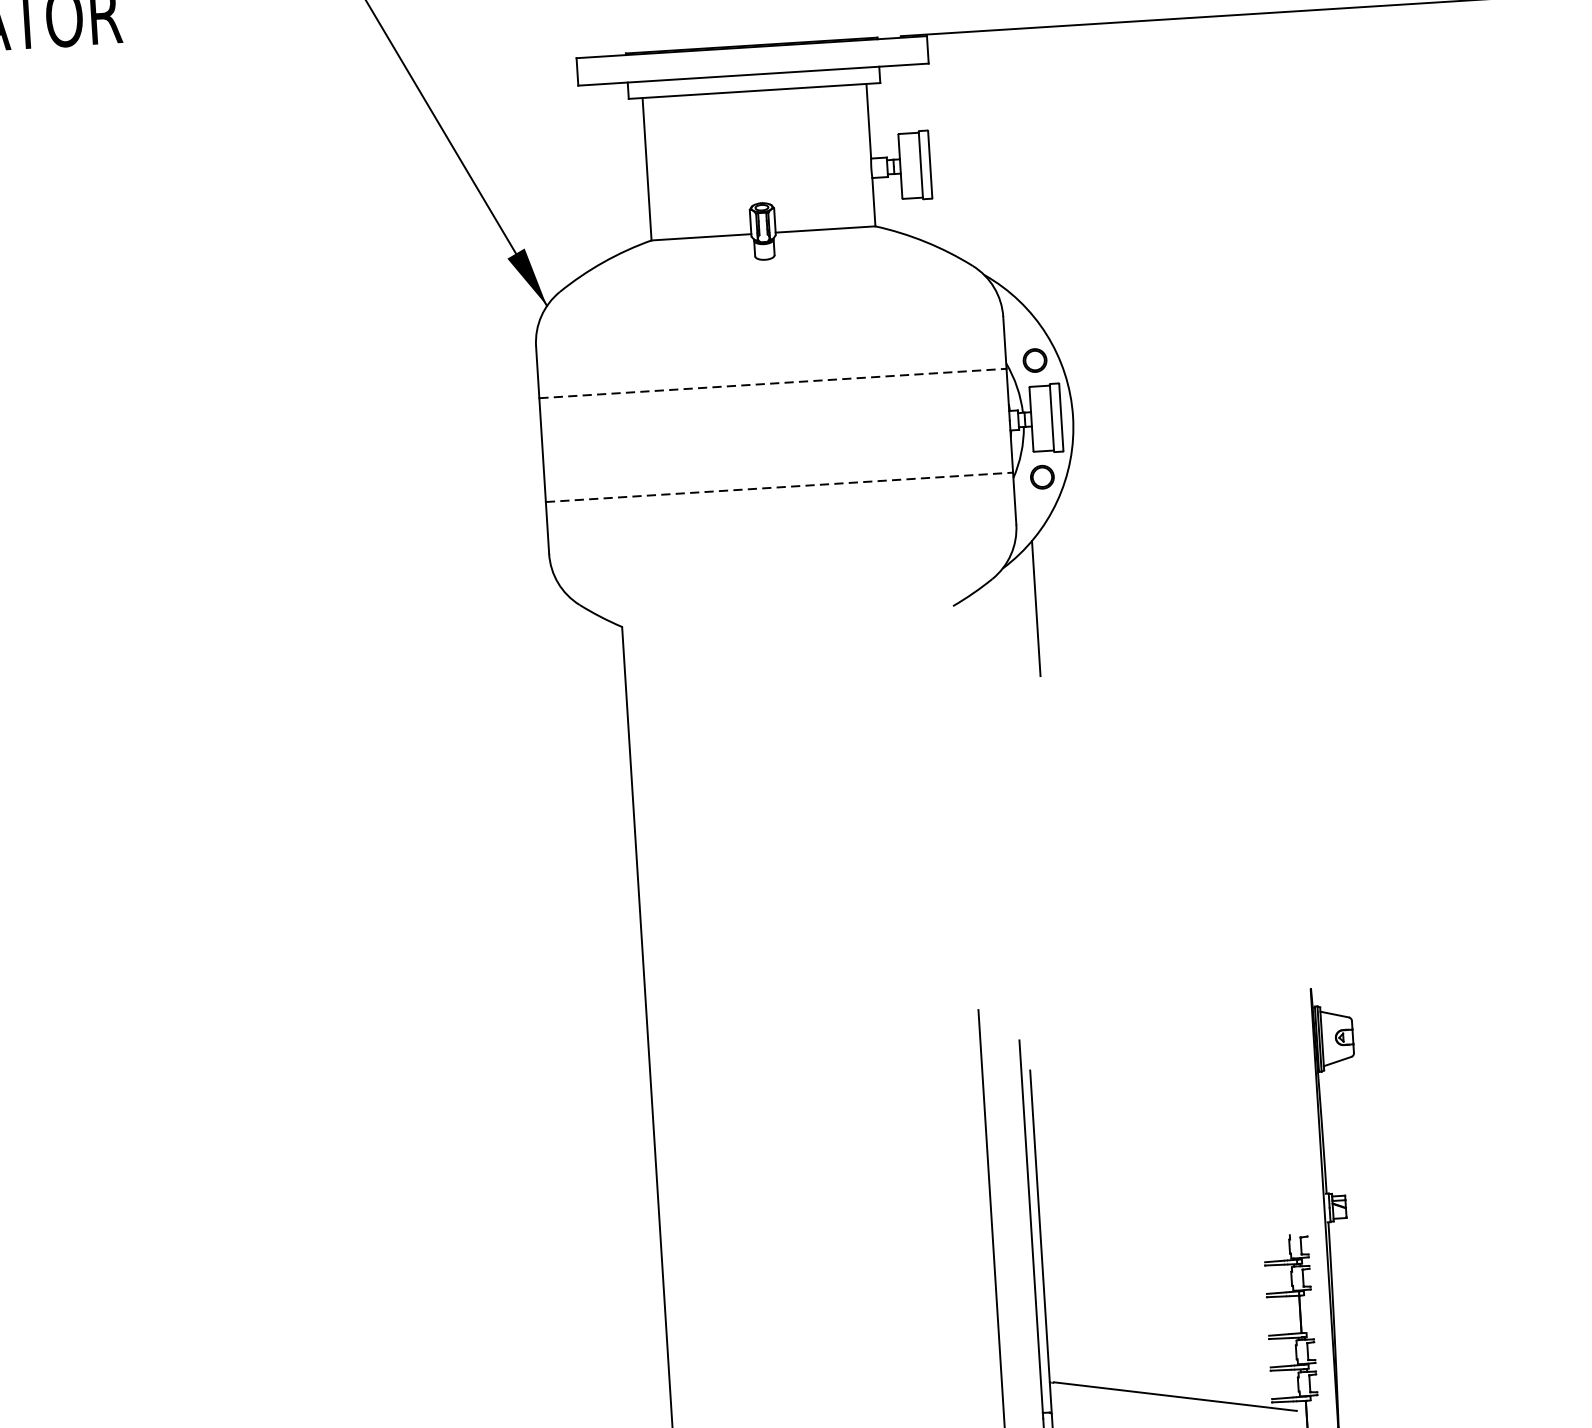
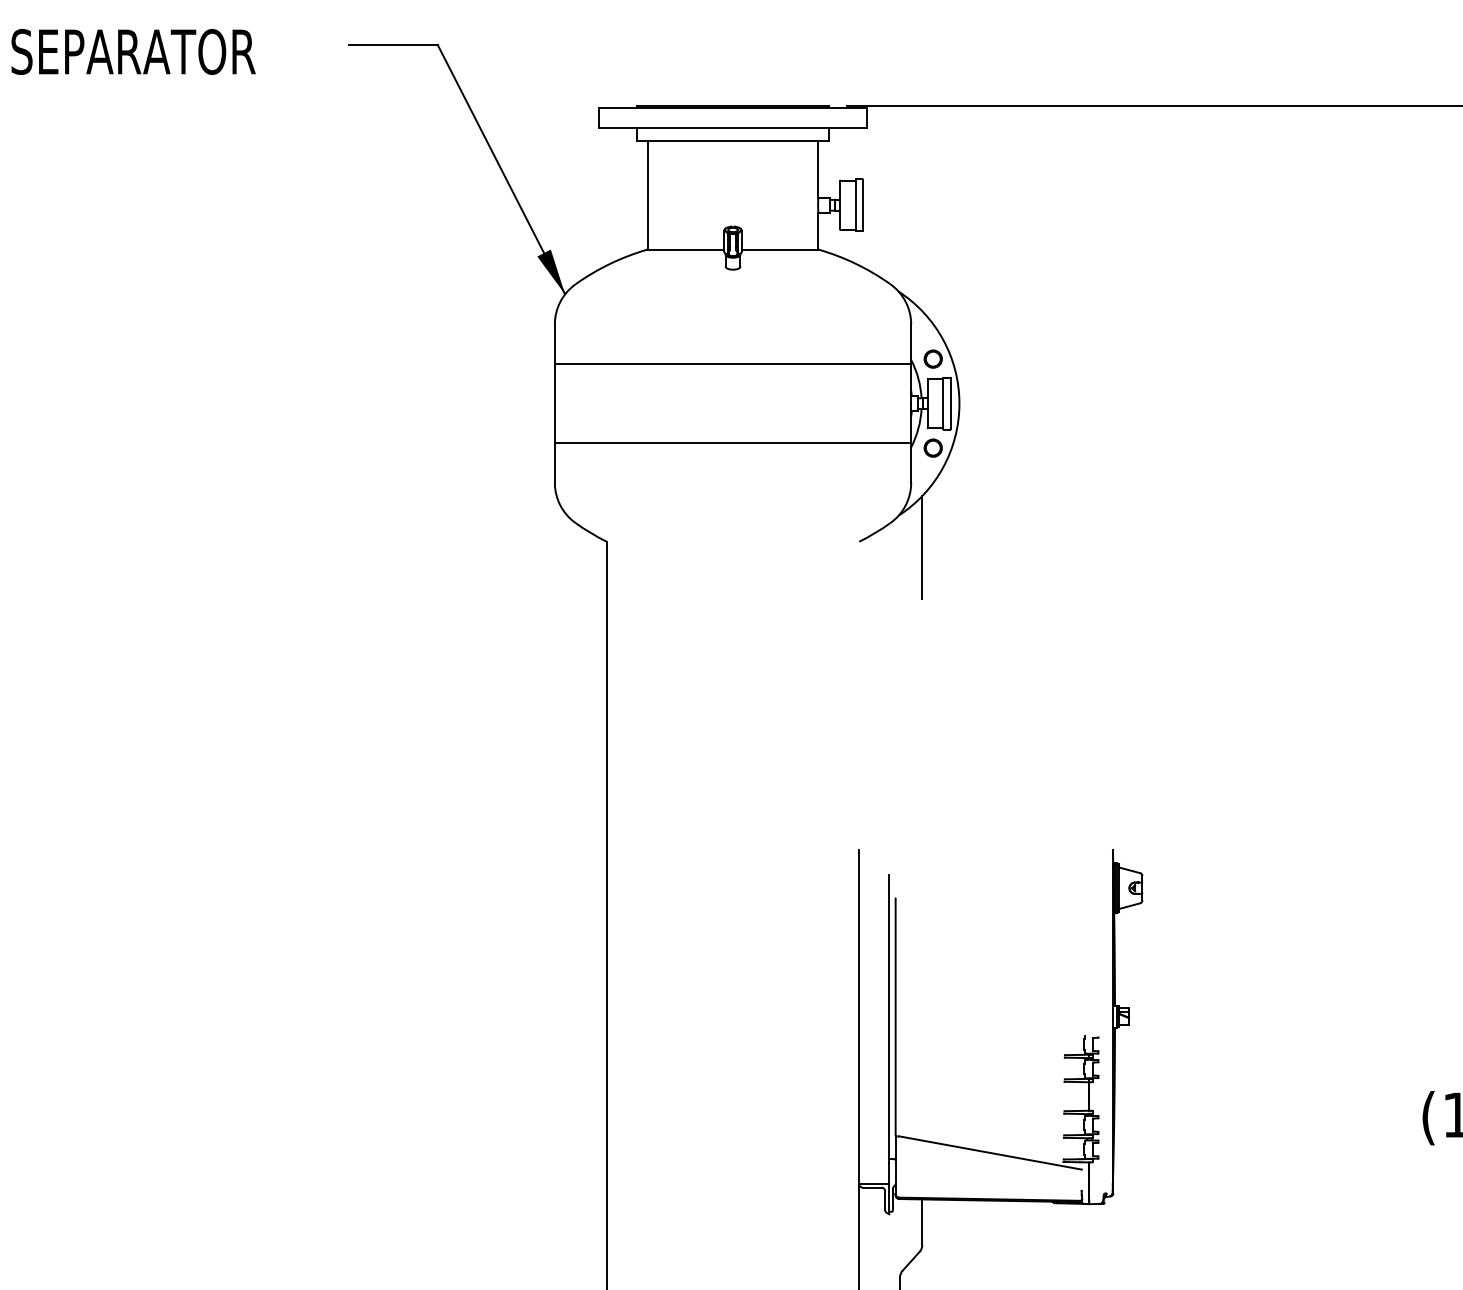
line: (773, 384) -> (733, 364), dashed -> solid
line: (780, 487) -> (733, 443), dashed -> solid

